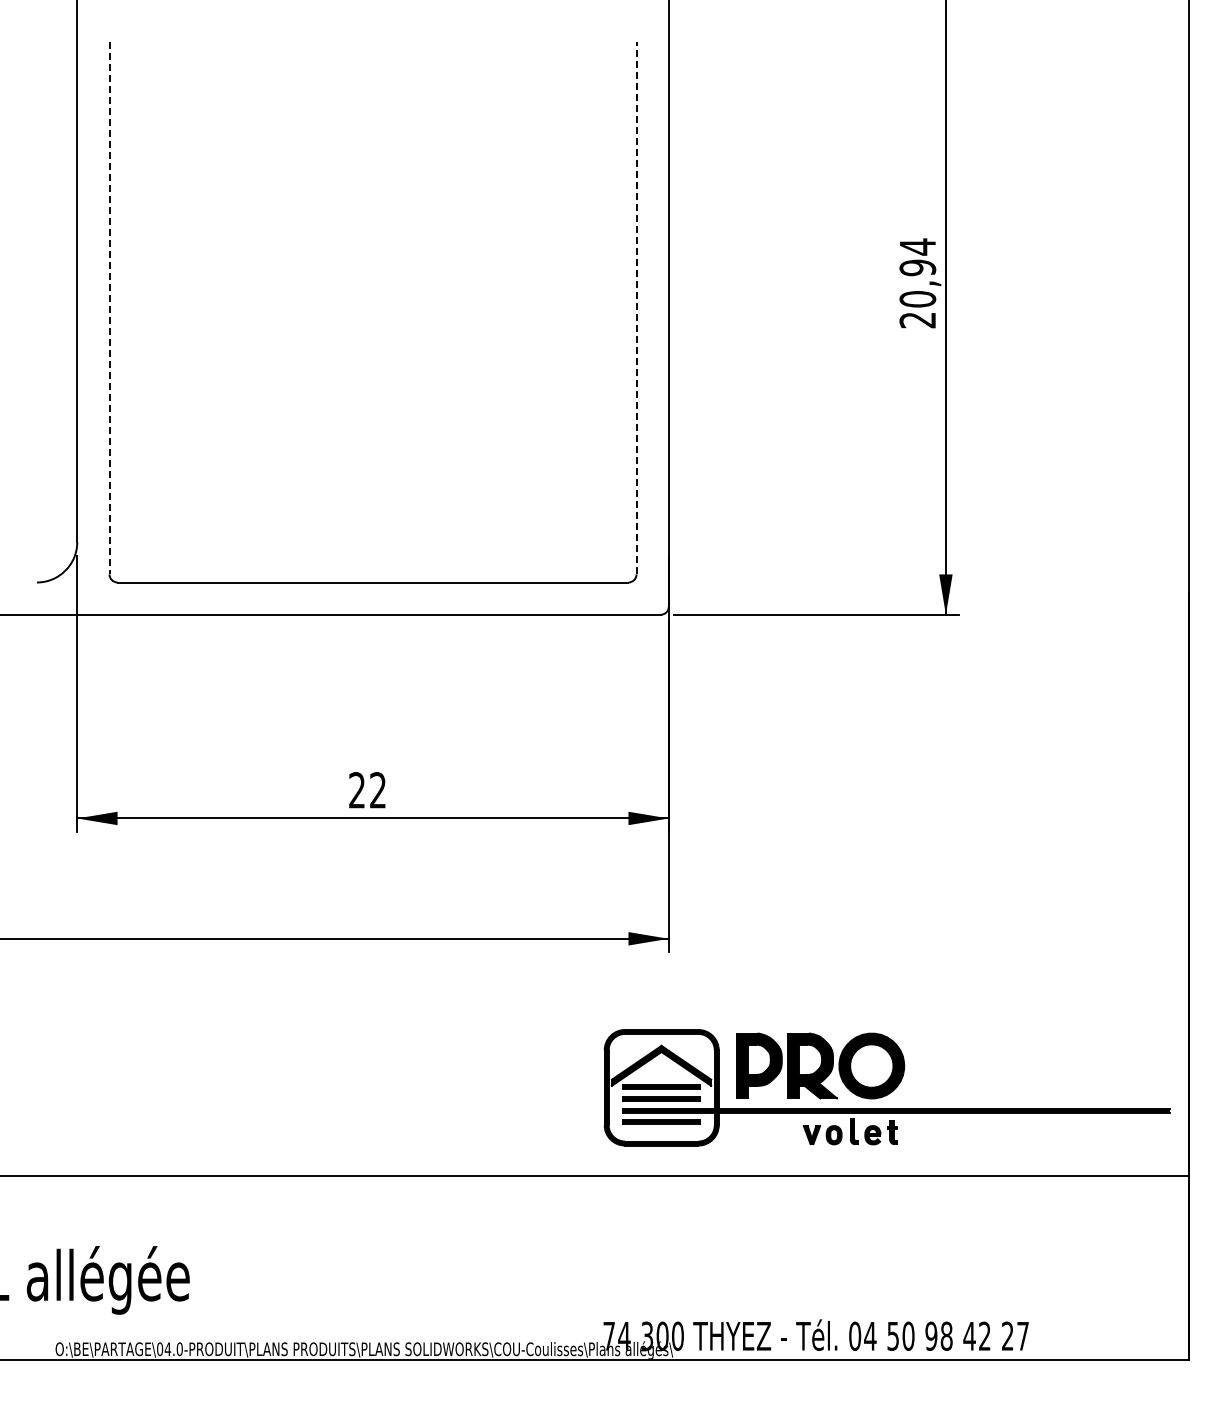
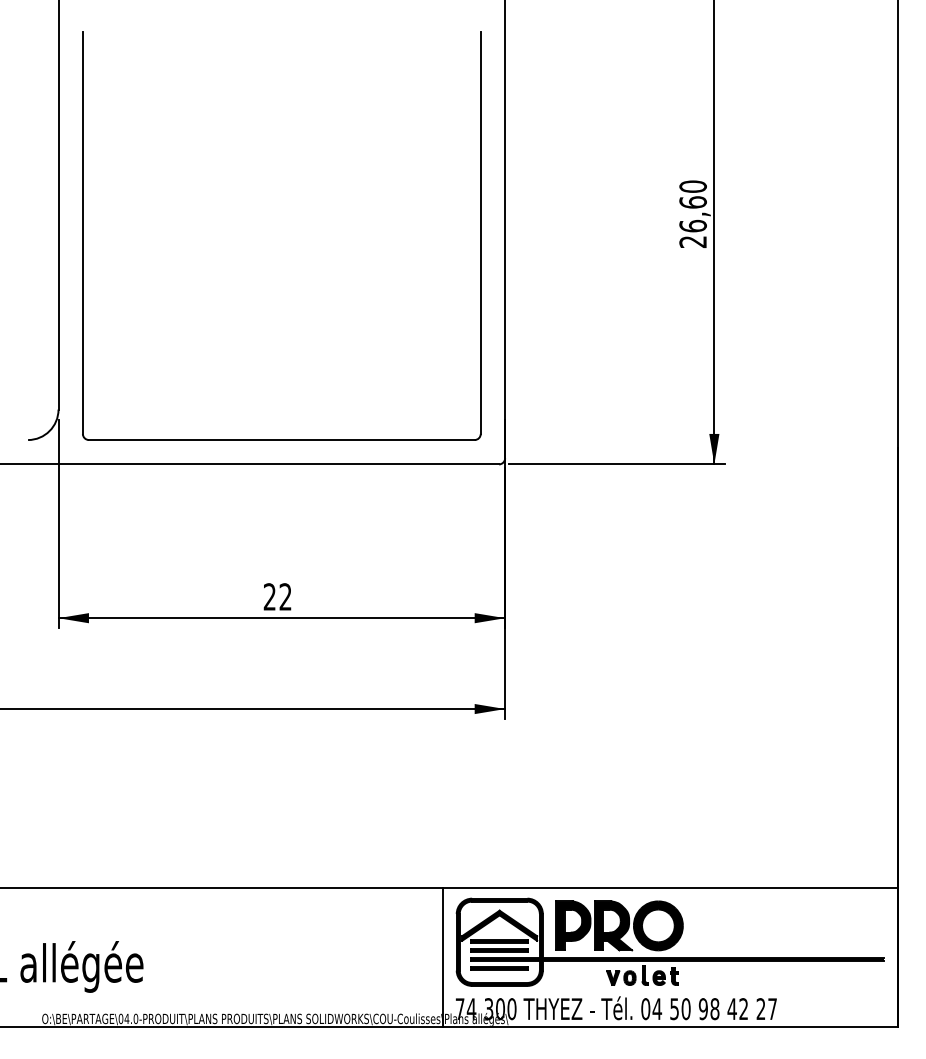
text: (917, 272) -> (692, 205), 20,94 -> 26,60
line: (636, 307) -> (480, 232), dashed -> solid
line: (109, 308) -> (82, 233), dashed -> solid
part: (886, 1087) -> (669, 942), moved
line: (585, 1267) -> (442, 957), added

